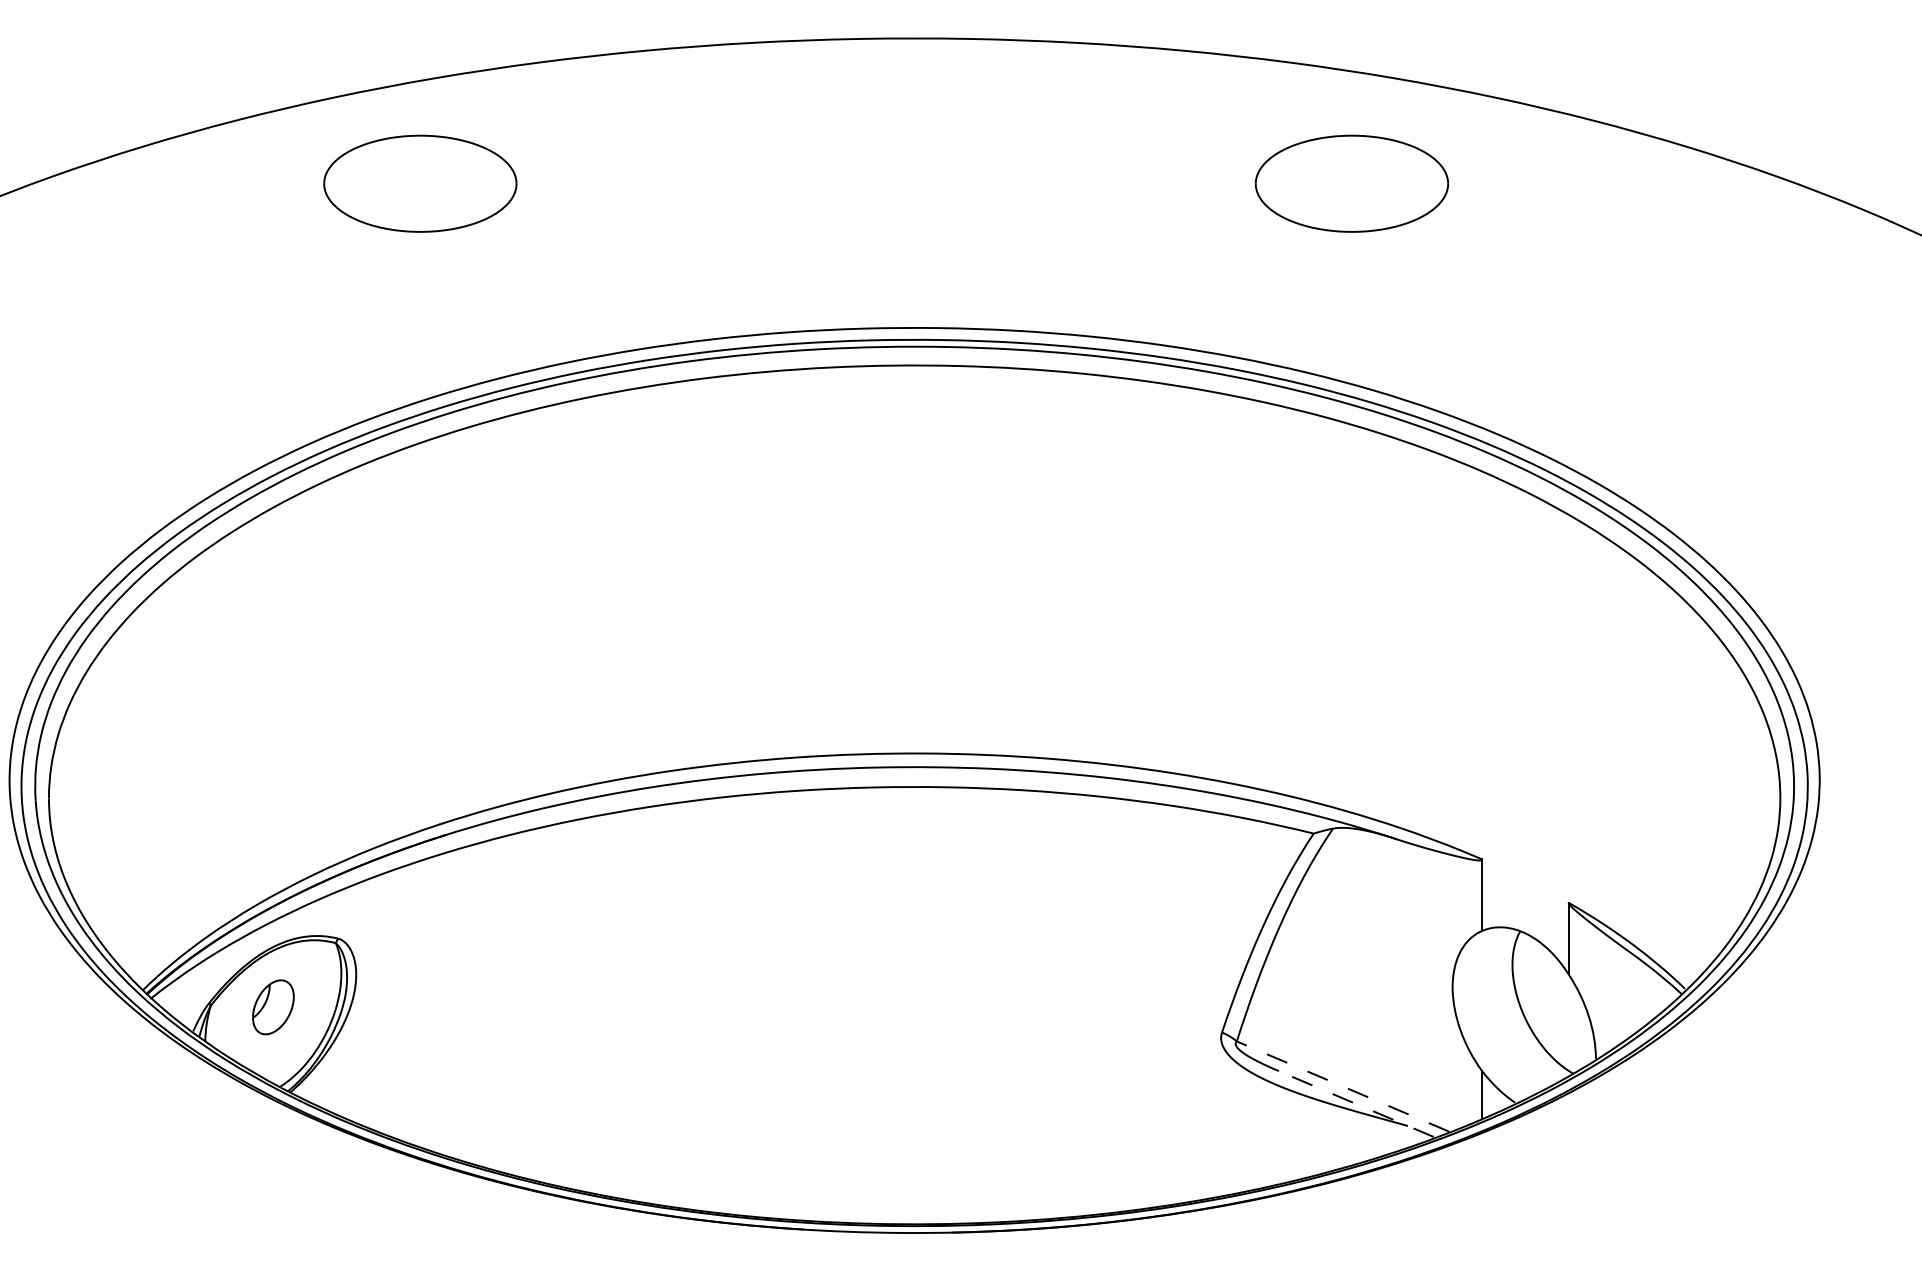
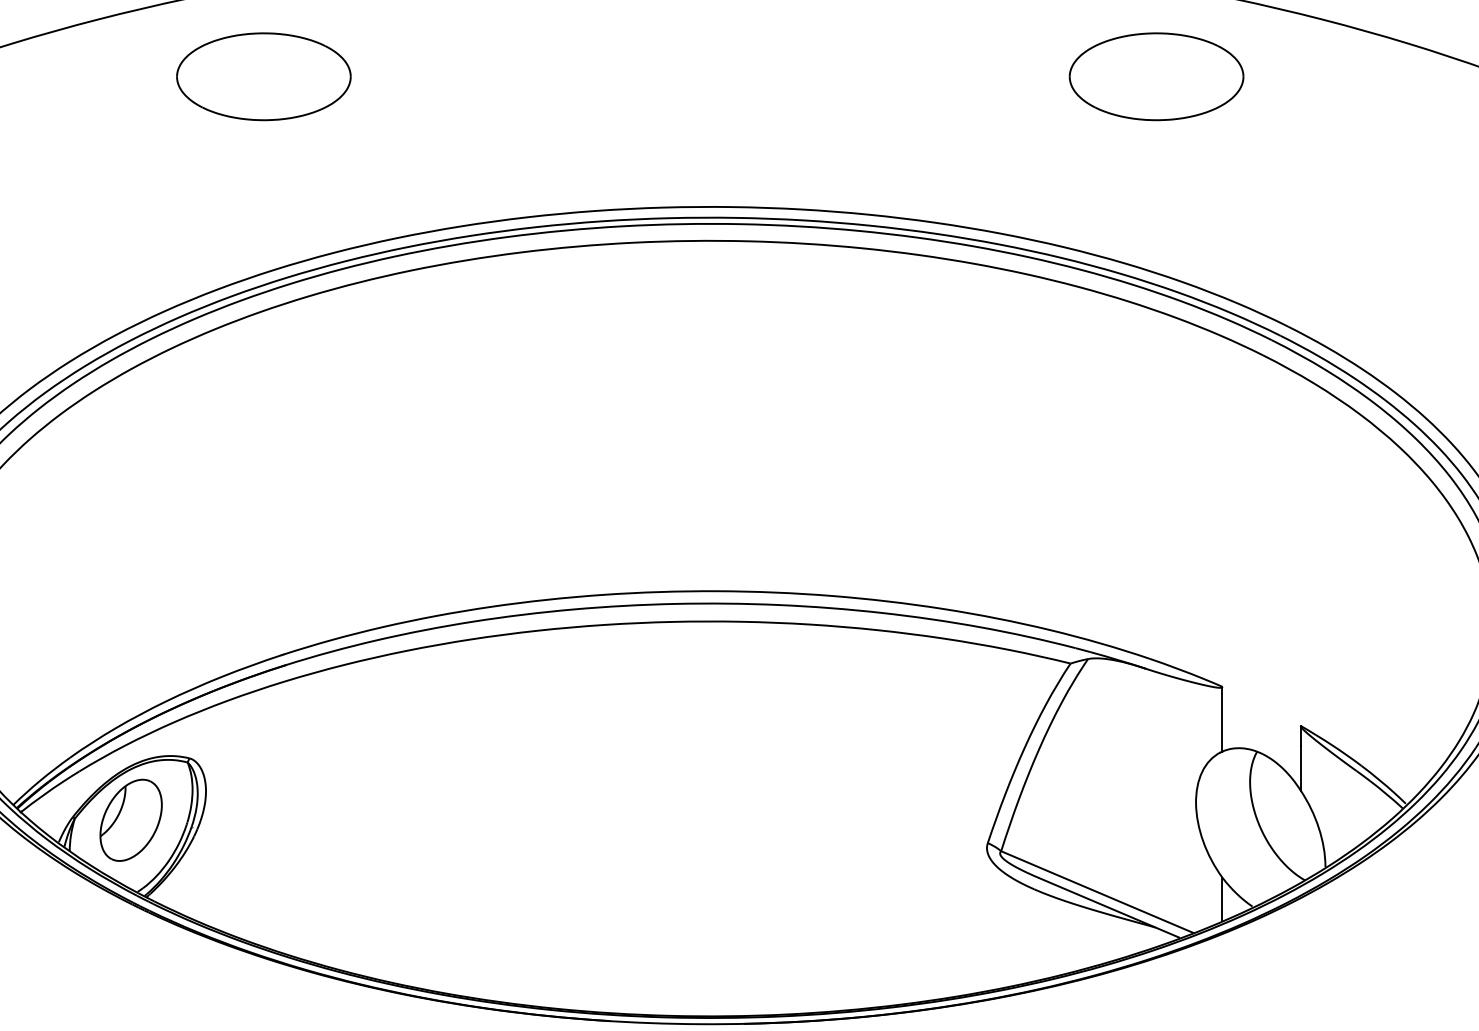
part: (1351, 183) -> (1156, 76), moved
part: (273, 1007) -> (131, 820), size x1.67
line: (1342, 1086) -> (1096, 891), dashed -> solid
line: (1355, 1103) -> (1108, 907), dashed -> solid

